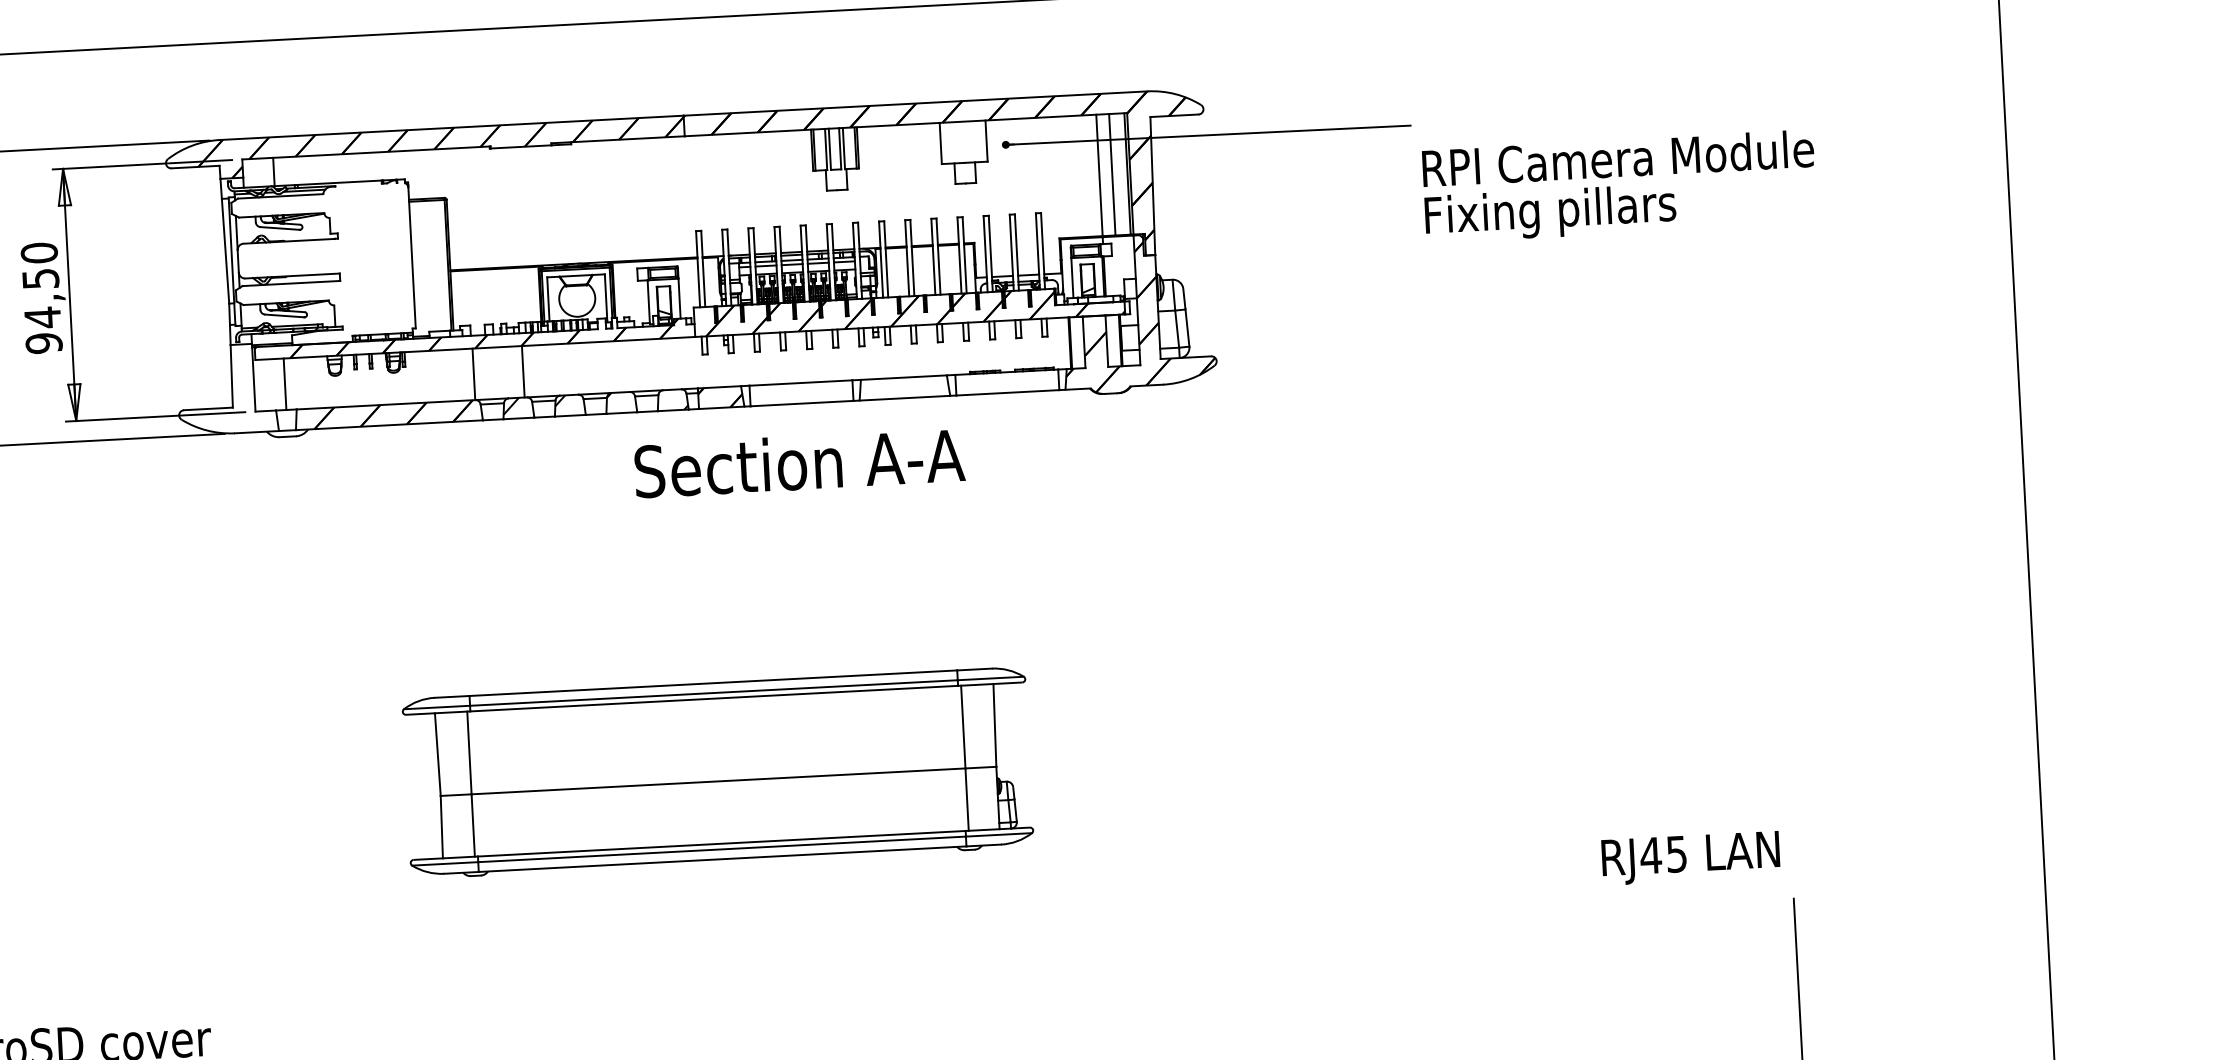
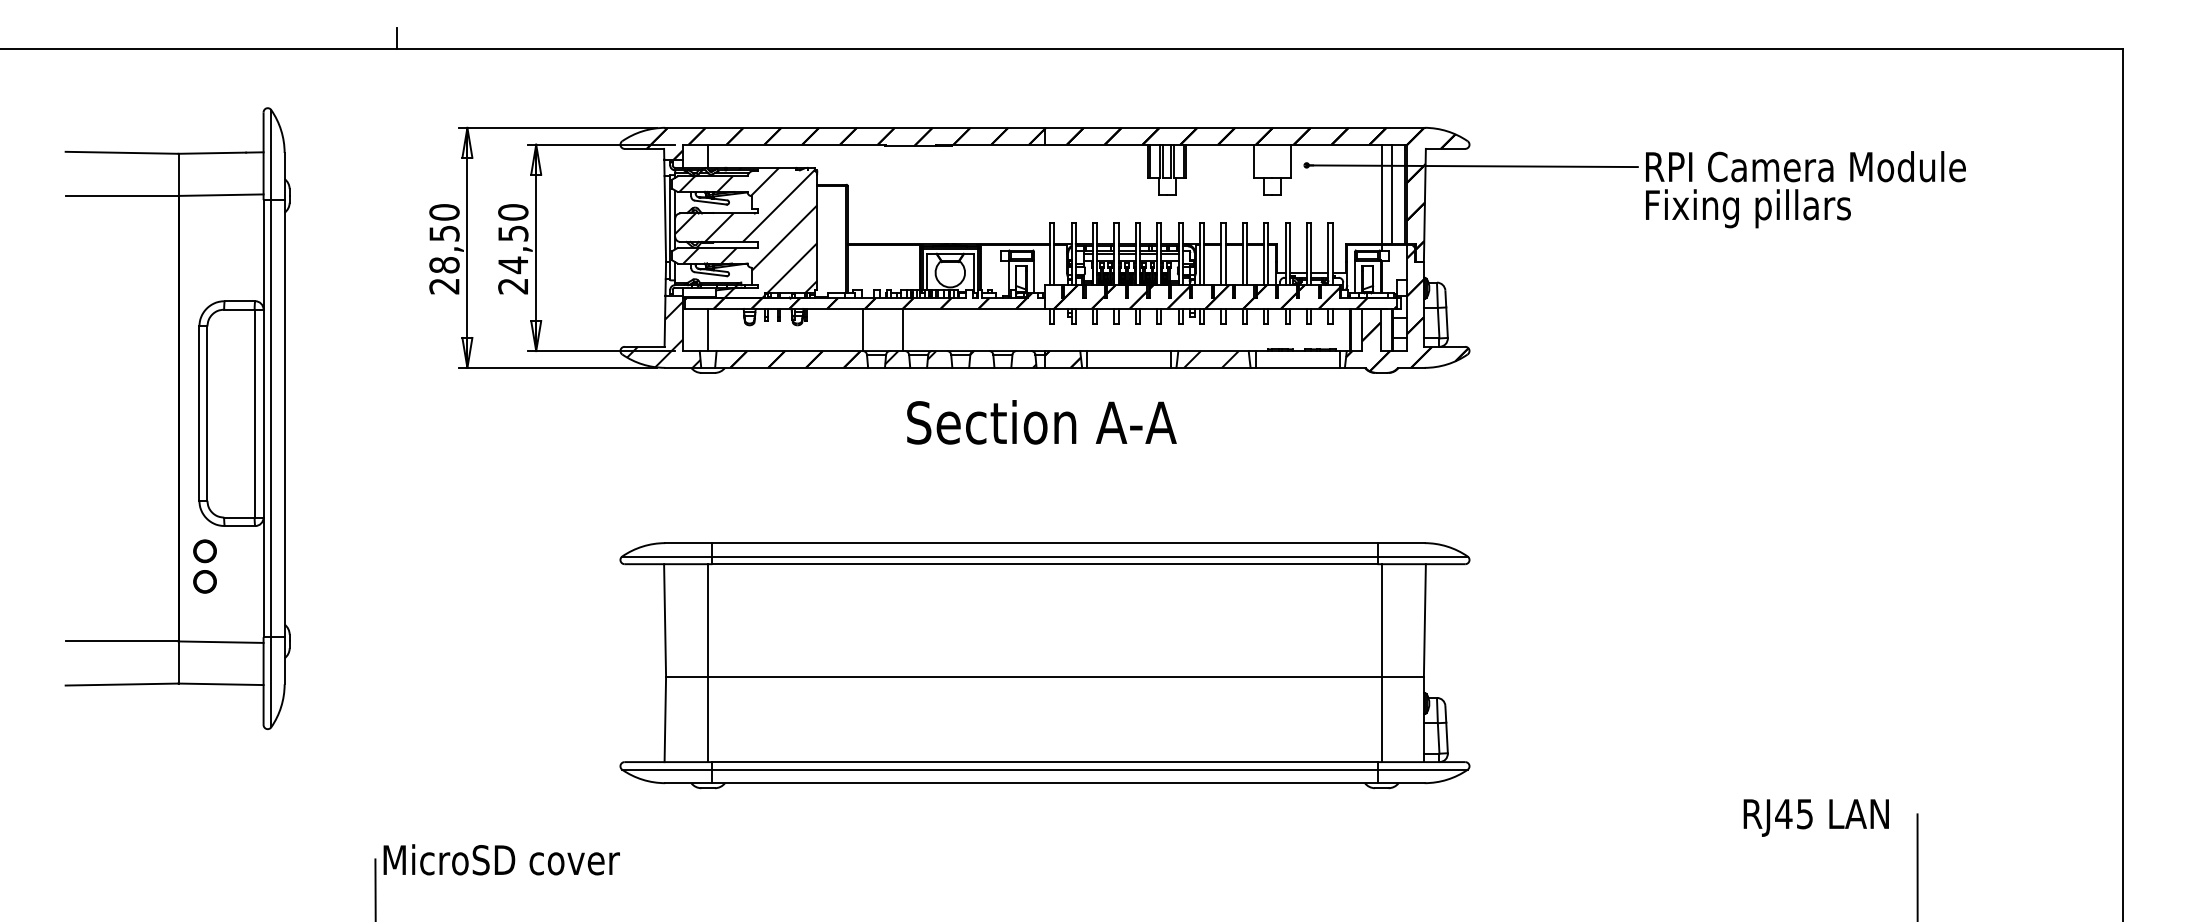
text: (1619, 186) -> (1805, 189), moved
hatch: (325, 262) -> (746, 232), added
text: (44, 343) -> (513, 286), 94,50 -> 24,50
hatch: (901, 388) -> (1211, 359), added
hatch: (230, 392) -> (663, 334), added
text: (799, 463) -> (1041, 422), moved
part: (717, 772) -> (1044, 665), size x1.67
text: (1689, 857) -> (1815, 817), moved

